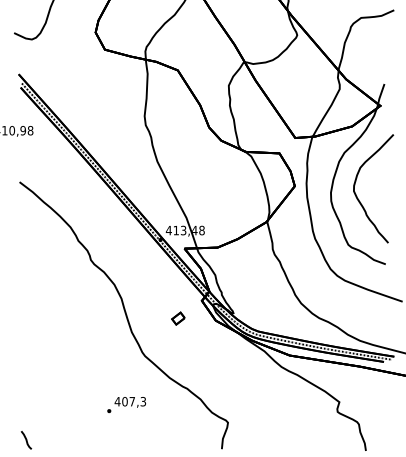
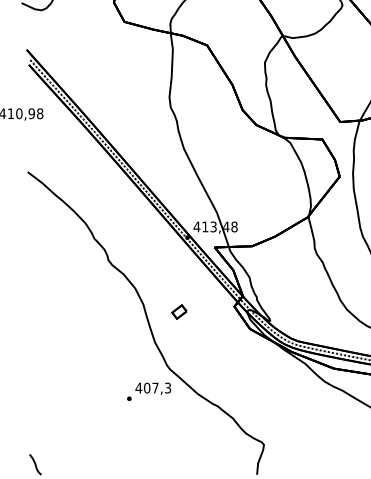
part: (178, 318) -> (179, 311), moved
text: (126, 404) -> (148, 391), moved

